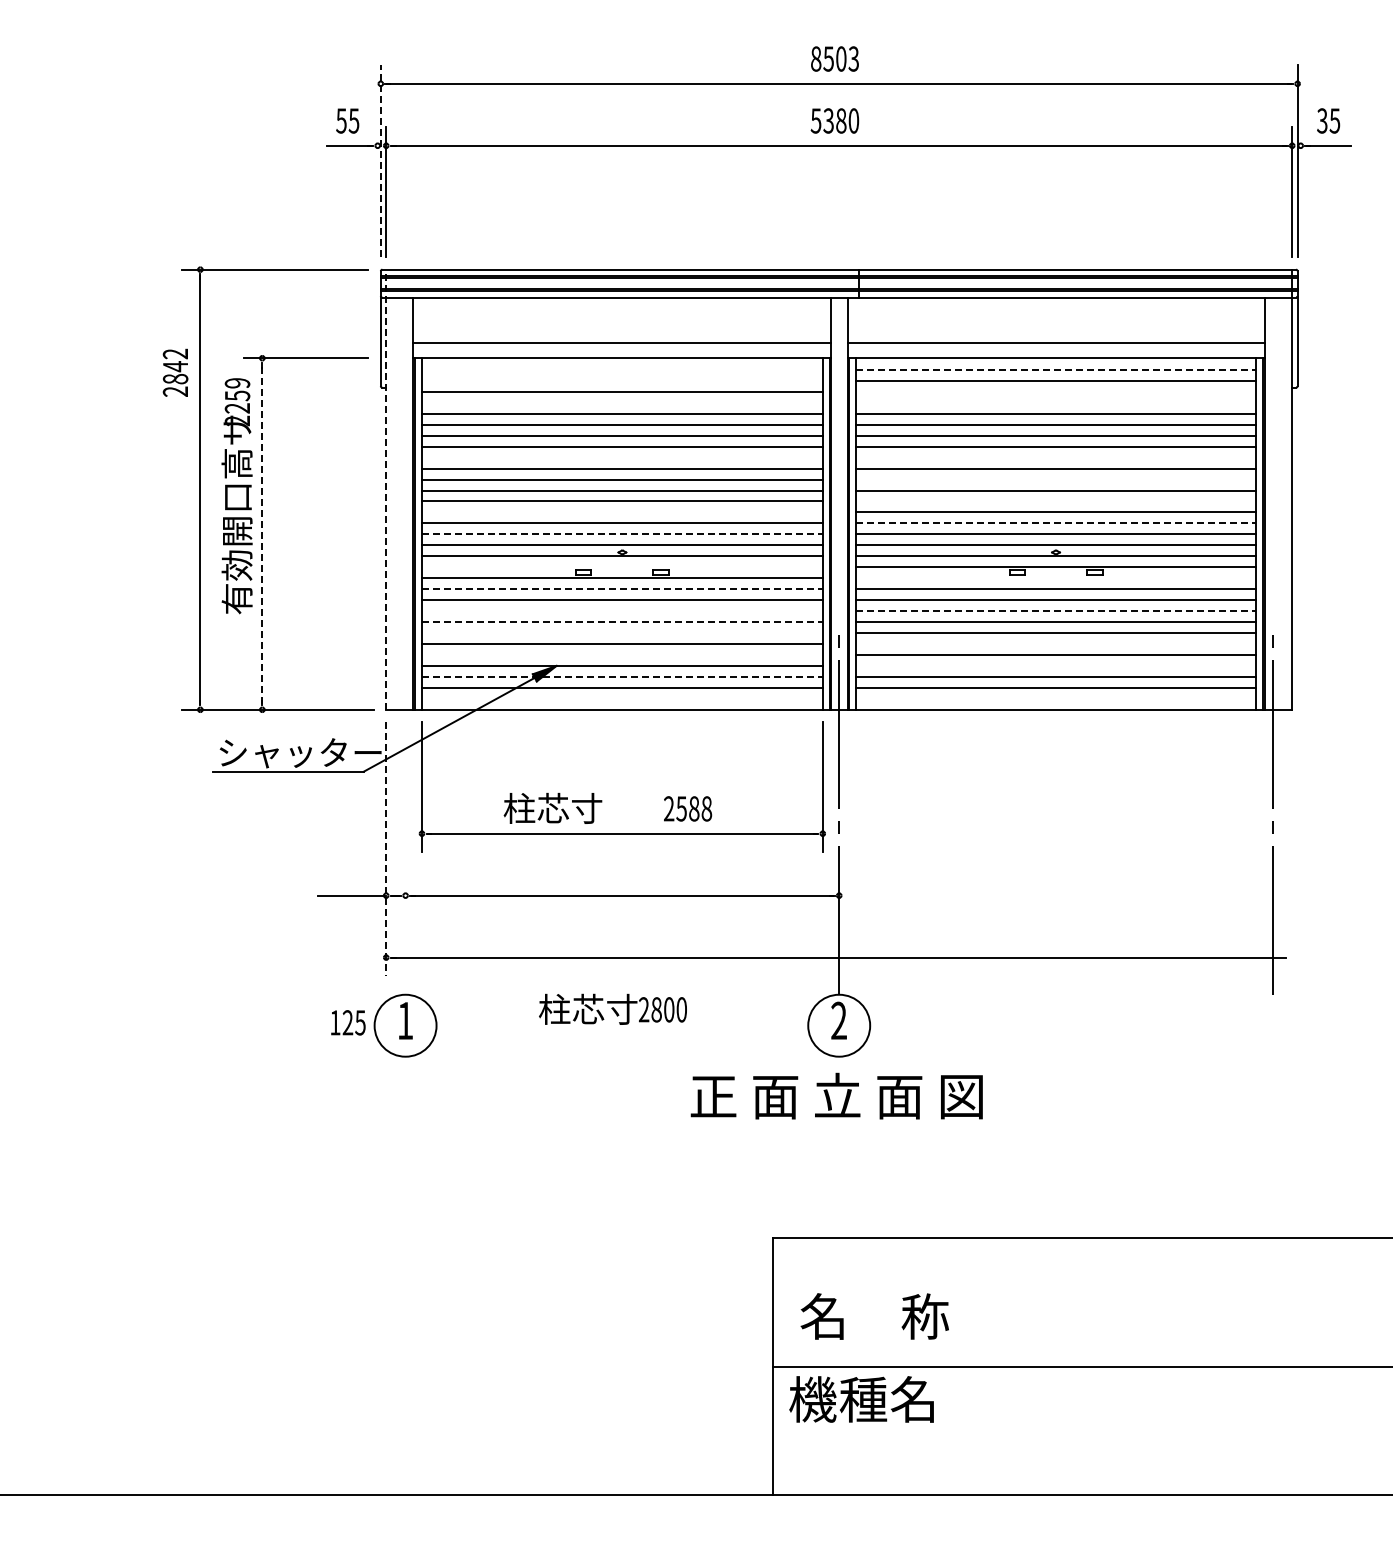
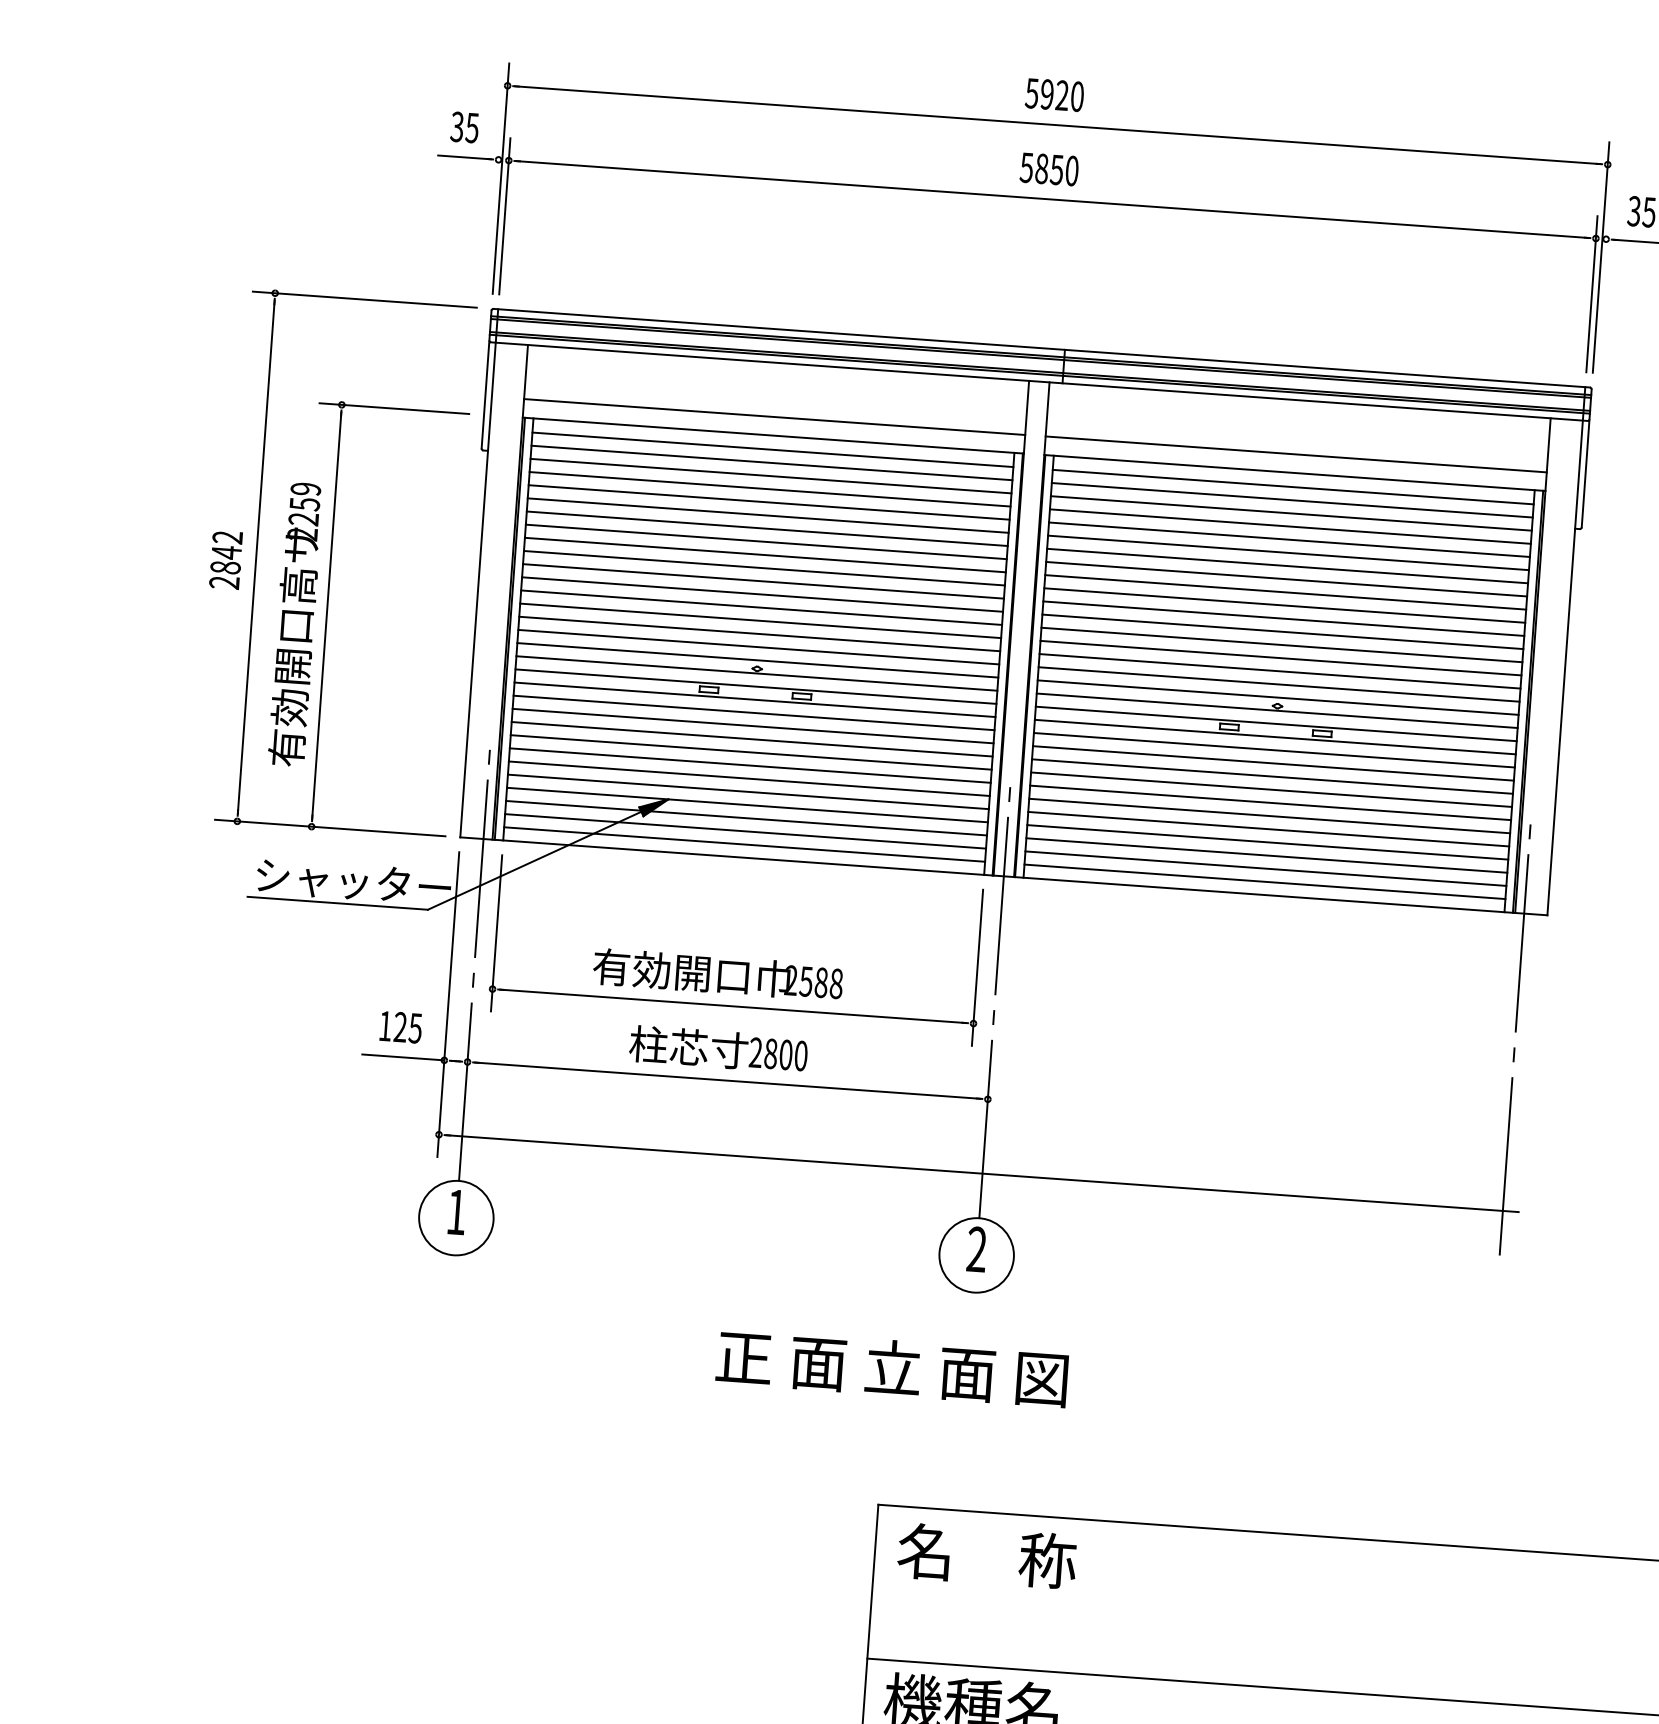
text: (834, 58) -> (1054, 94), 8503 -> 5920
text: (341, 120) -> (457, 126), 55 -> 35
text: (834, 120) -> (1048, 168), 5380 -> 5850
line: (380, 160) -> (500, 177), dashed -> solid
line: (622, 369) -> (773, 449), added
line: (1056, 369) -> (1293, 486), dashed -> solid
text: (175, 372) -> (226, 559), moved
line: (622, 380) -> (772, 462), added
line: (1055, 391) -> (1290, 512), added
line: (622, 402) -> (770, 488), added
line: (1055, 402) -> (1289, 526), added
line: (622, 457) -> (765, 554), added
line: (1055, 457) -> (1285, 592), added
line: (1055, 479) -> (1283, 618), added
line: (386, 489) -> (479, 573), dashed -> solid
text: (236, 496) -> (294, 624), moved
line: (1055, 501) -> (1281, 644), added
line: (622, 512) -> (760, 620), added
line: (1056, 523) -> (1280, 671), dashed -> solid
line: (262, 534) -> (326, 616), dashed -> solid
line: (622, 534) -> (758, 647), dashed -> solid
line: (622, 567) -> (756, 686), added
line: (1055, 578) -> (1274, 737), added
line: (622, 589) -> (754, 713), dashed -> solid
line: (622, 611) -> (752, 739), added
line: (1056, 611) -> (1273, 777), dashed -> solid
line: (622, 622) -> (751, 752), dashed -> solid
line: (622, 633) -> (750, 766), added
line: (1055, 644) -> (1268, 816), added
line: (622, 654) -> (748, 791), added
line: (1055, 665) -> (1267, 841), added
line: (622, 676) -> (746, 817), dashed -> solid
line: (622, 698) -> (744, 844), added
line: (1055, 698) -> (1264, 881), added
text: (585, 807) -> (691, 971), 柱芯寸 -> 有効開口巾
line: (405, 813) -> (474, 963), added
line: (386, 849) -> (448, 1005), dashed -> solid
text: (612, 1008) -> (718, 1048), moved
text: (348, 1022) -> (401, 1026), moved
text: (836, 1095) -> (891, 1367), moved
text: (874, 1316) -> (986, 1556), moved

